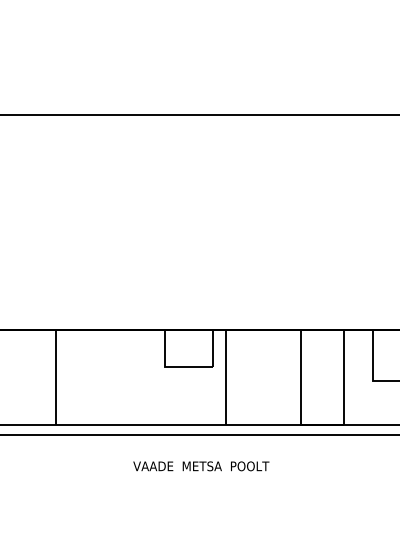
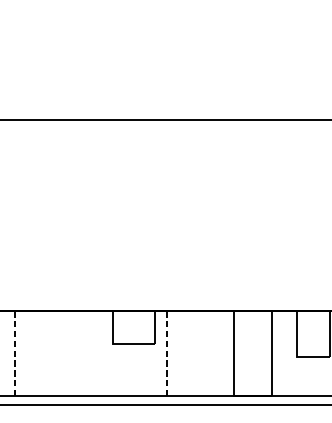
line: (55, 377) -> (14, 353), solid -> dashed
line: (226, 377) -> (167, 353), solid -> dashed

